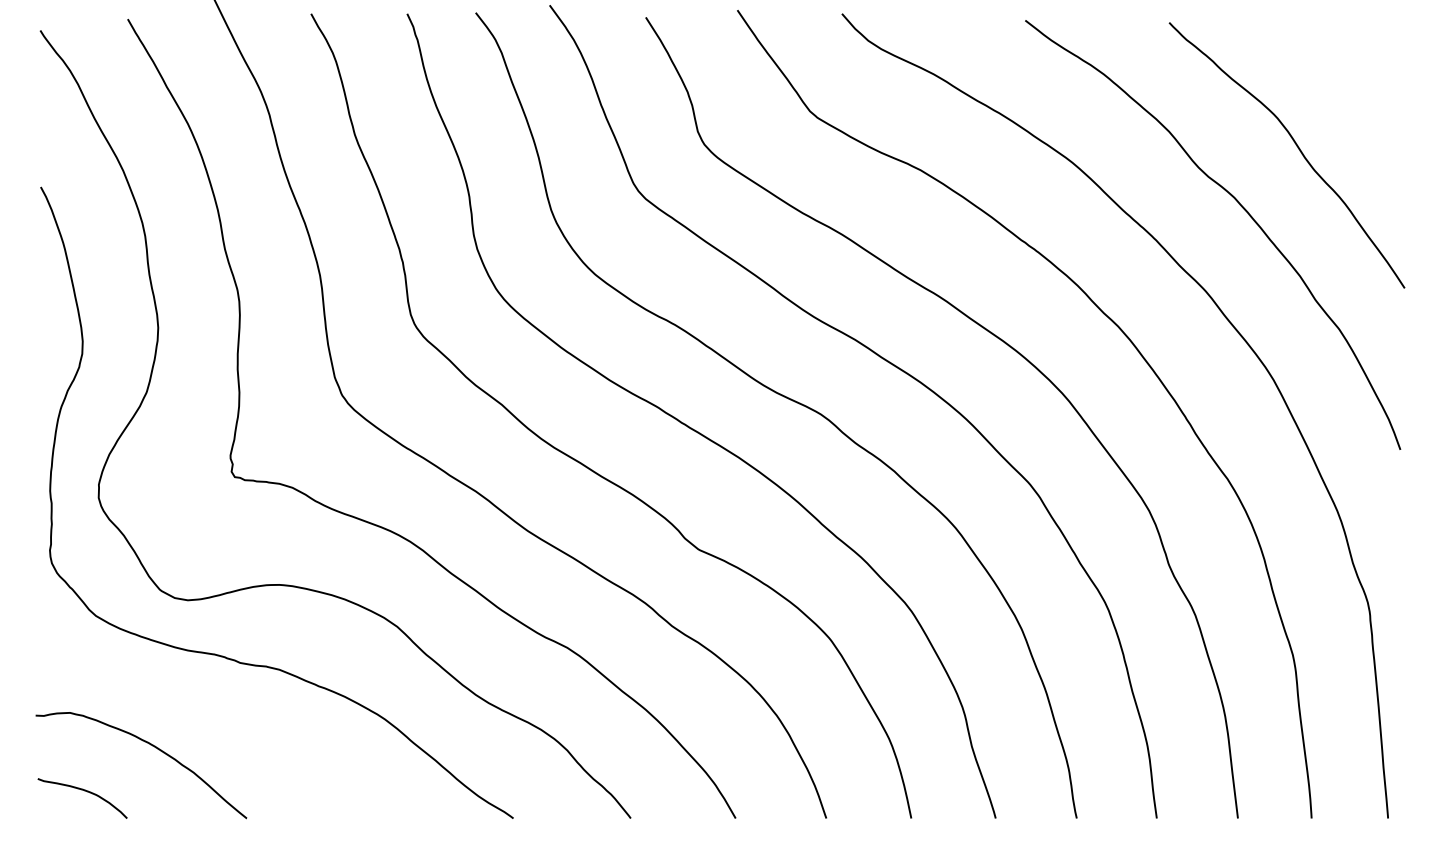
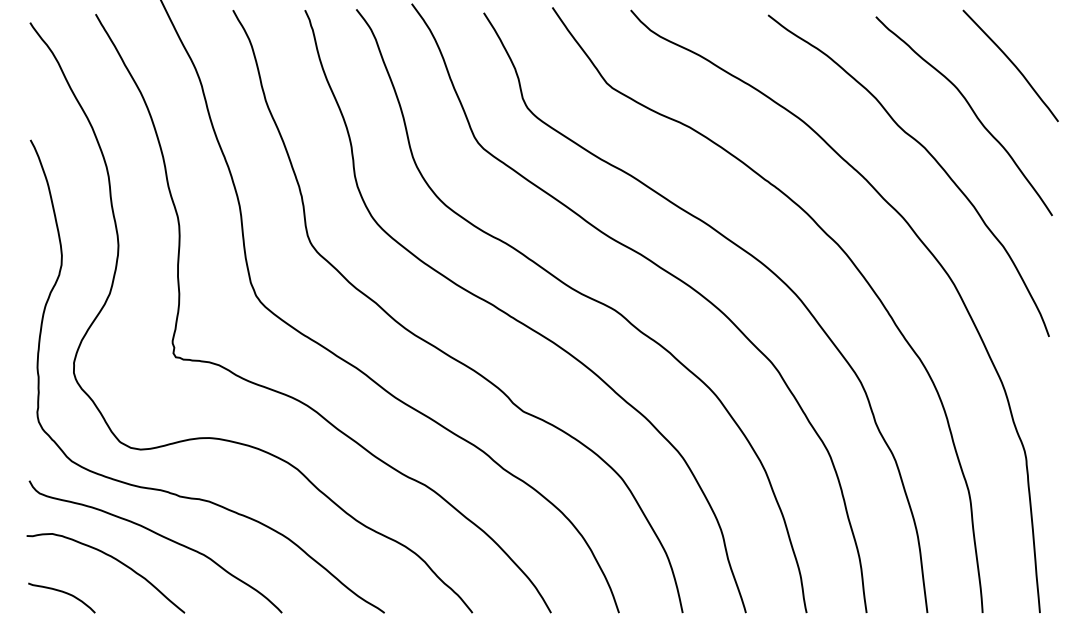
curve: (1350, 84) -> (1011, 63), added
curve: (214, 716) -> (160, 536), added

